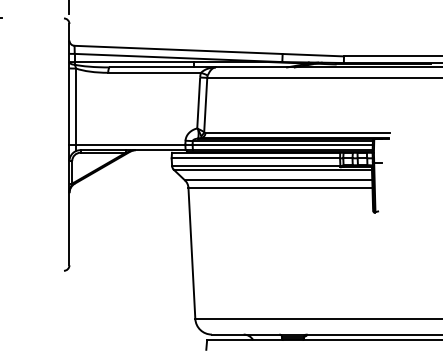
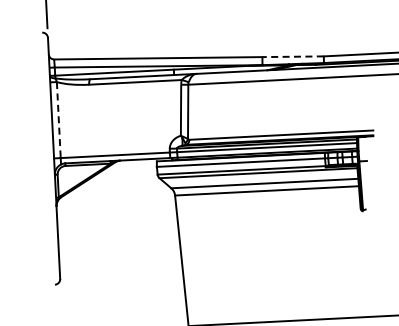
line: (313, 55) -> (293, 57), solid -> dashed
line: (76, 107) -> (59, 120), solid -> dashed

